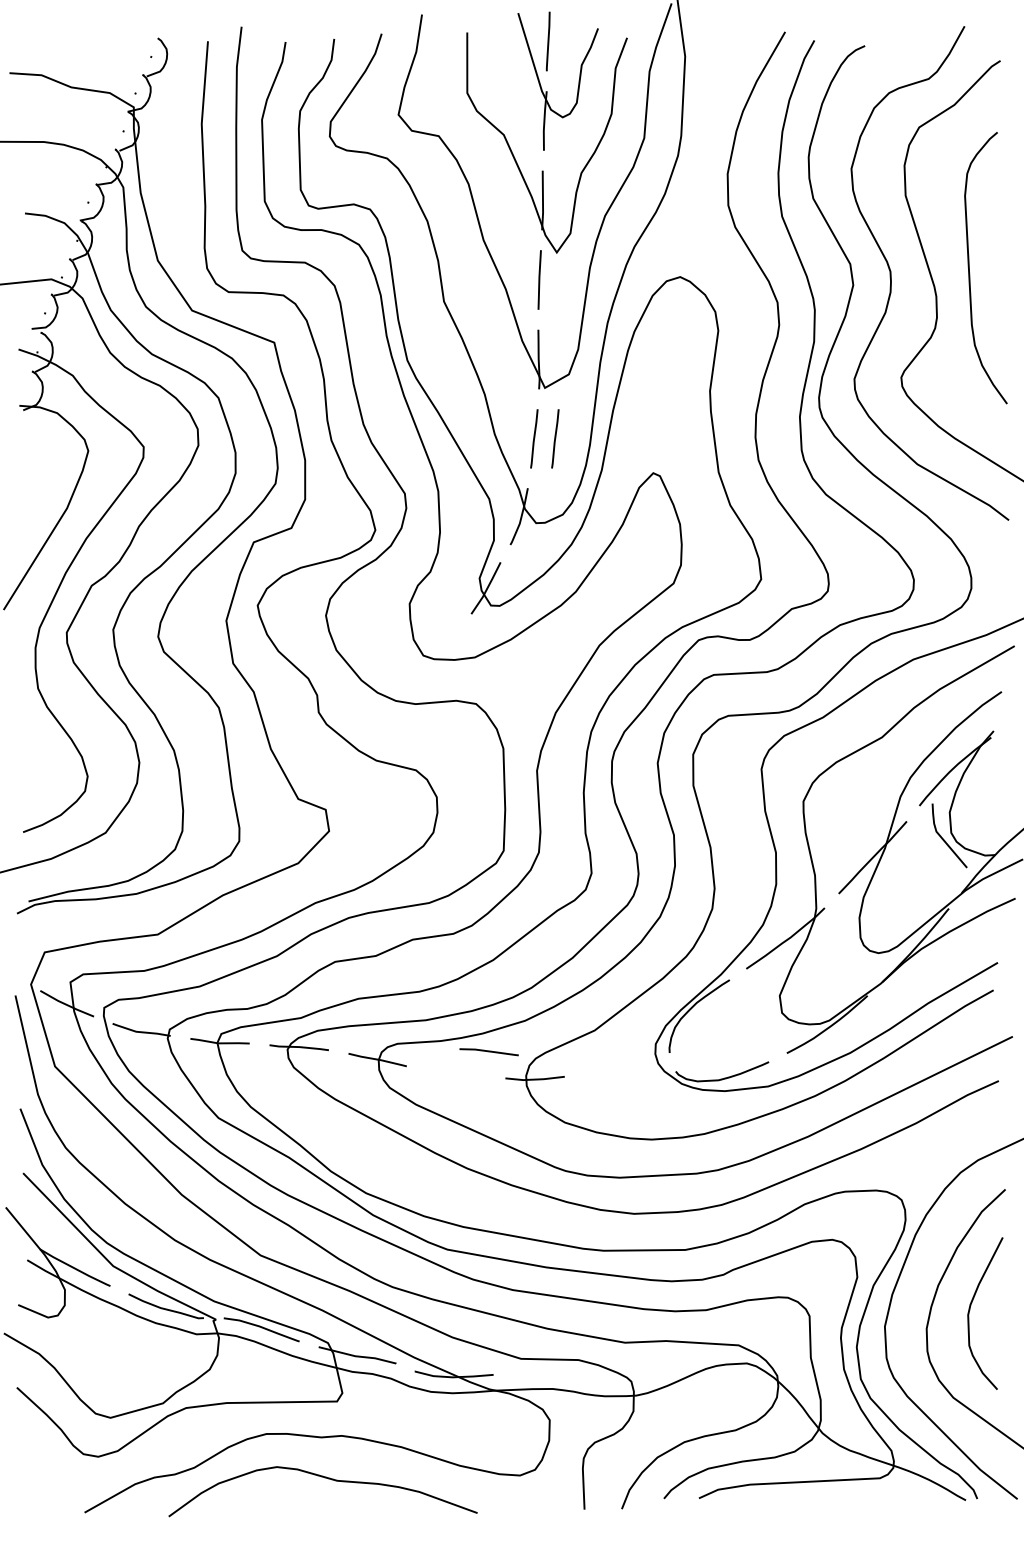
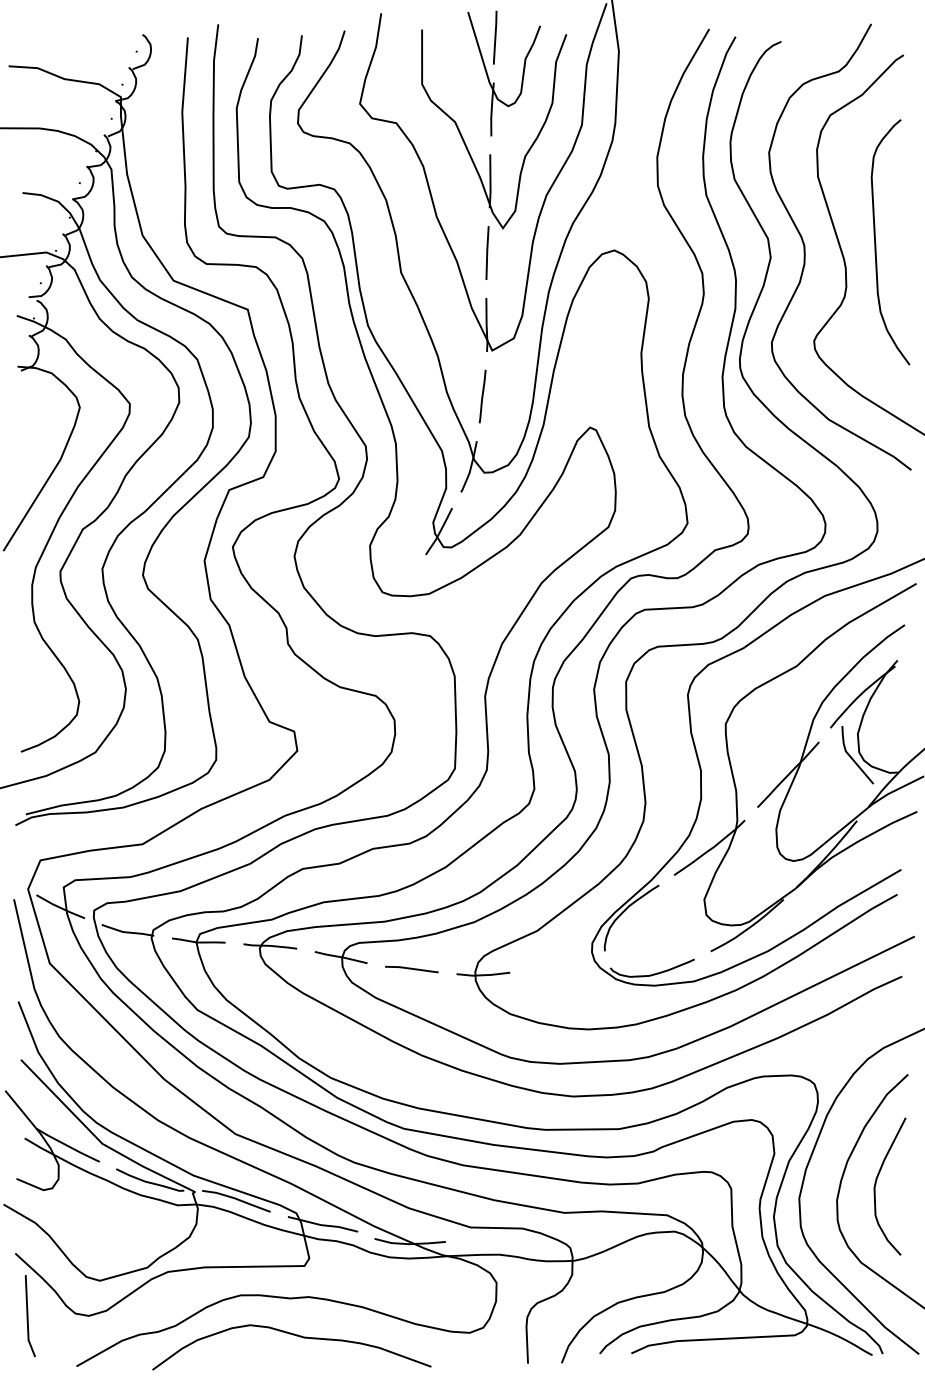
line: (555, 438) -> (501, 396), removed
line: (488, 1052) -> (411, 969), moved
line: (31, 1457) -> (28, 1316), added

